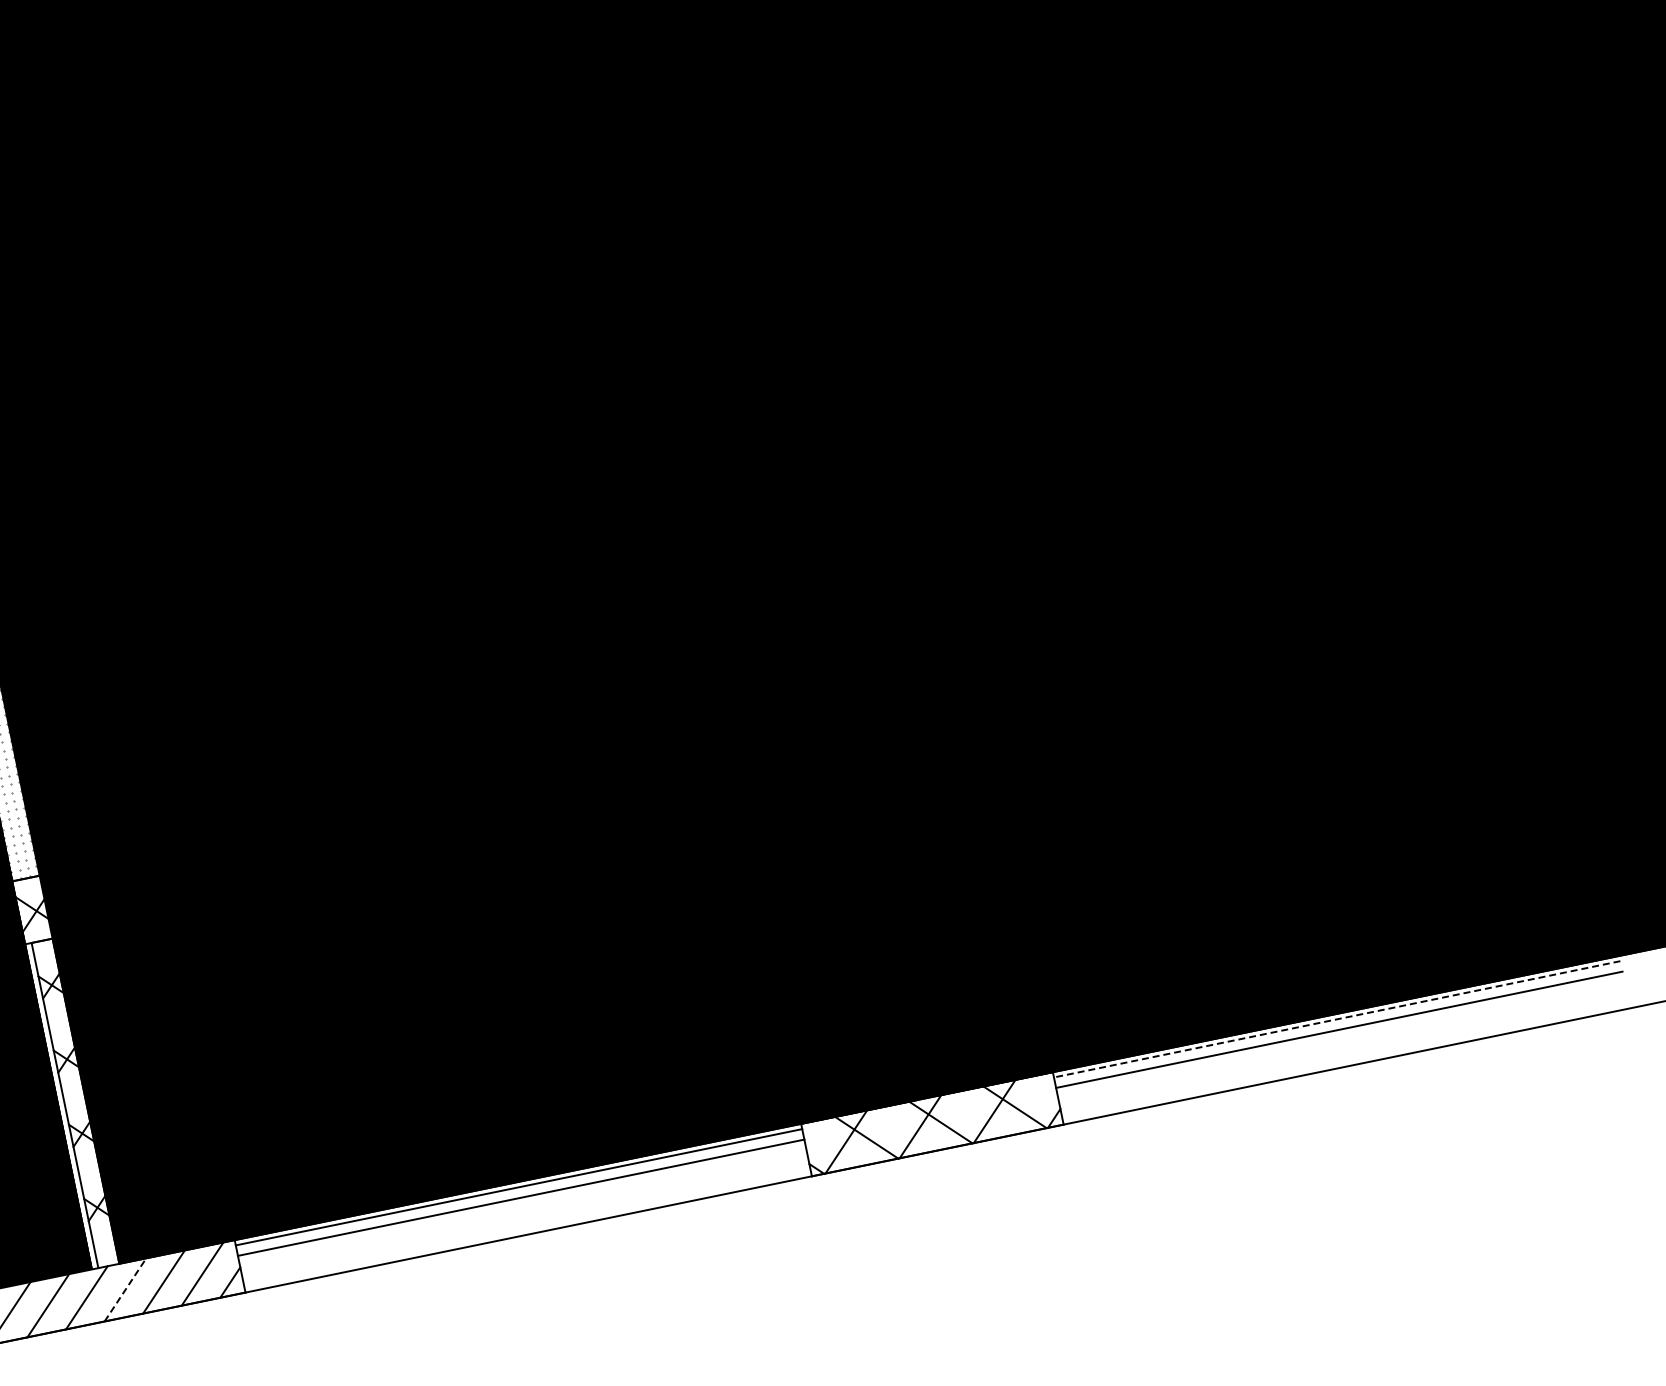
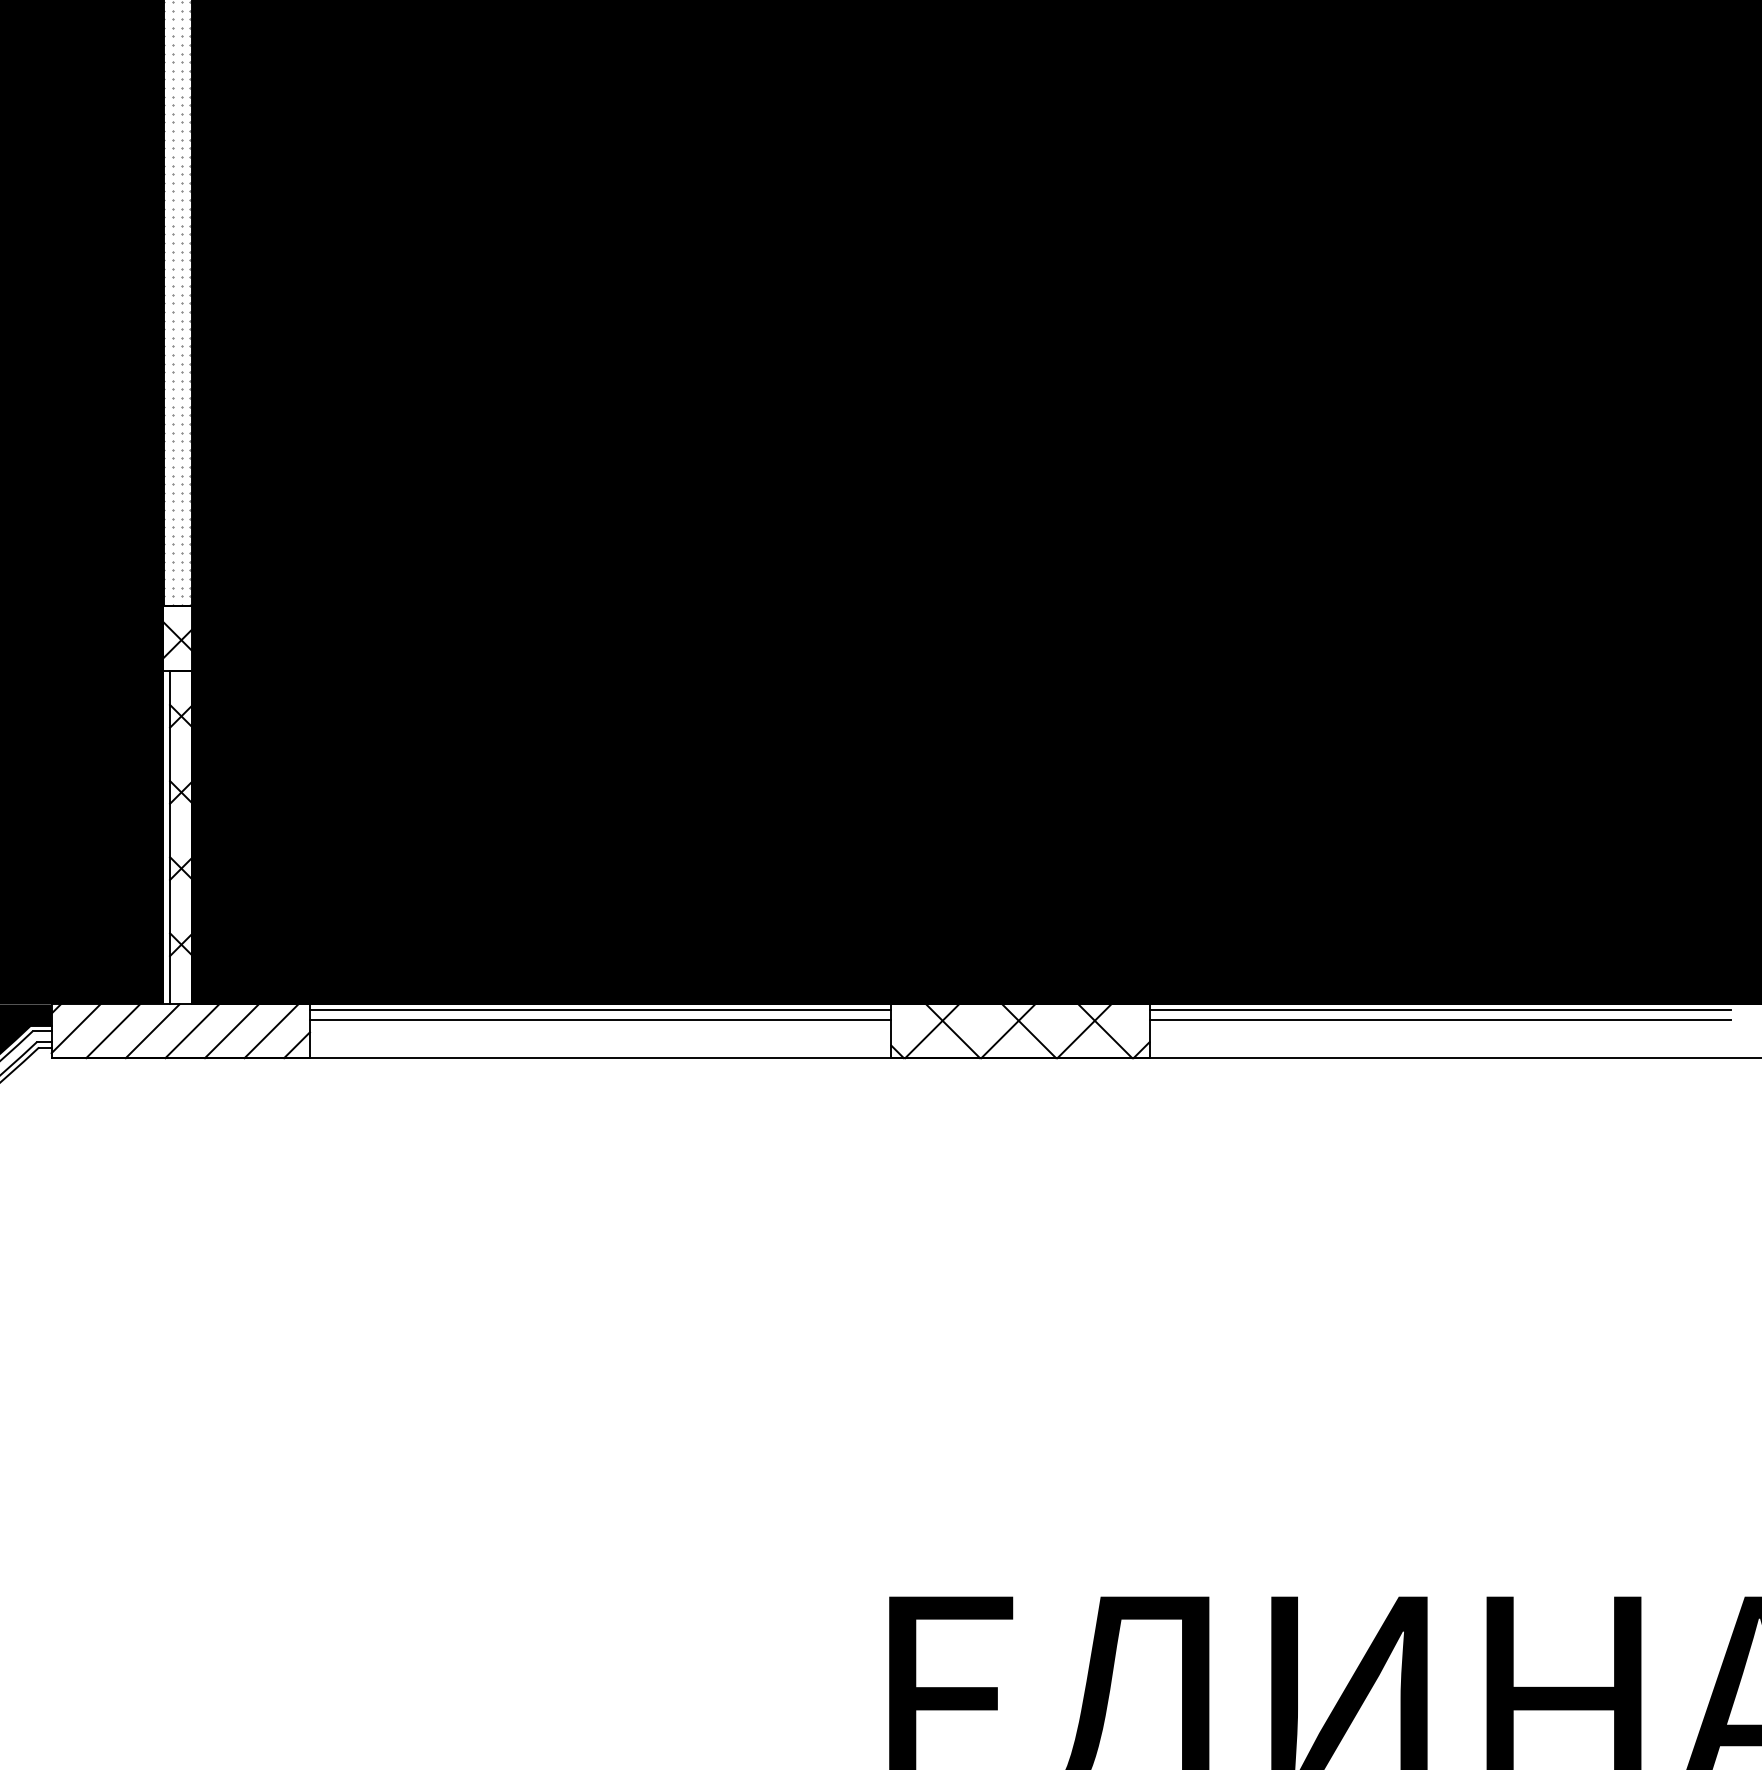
line: (1337, 1019) -> (1440, 1009), dashed -> solid
line: (125, 1289) -> (192, 1030), dashed -> solid

